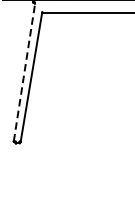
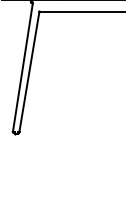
line: (24, 73) -> (22, 68), dashed -> solid

